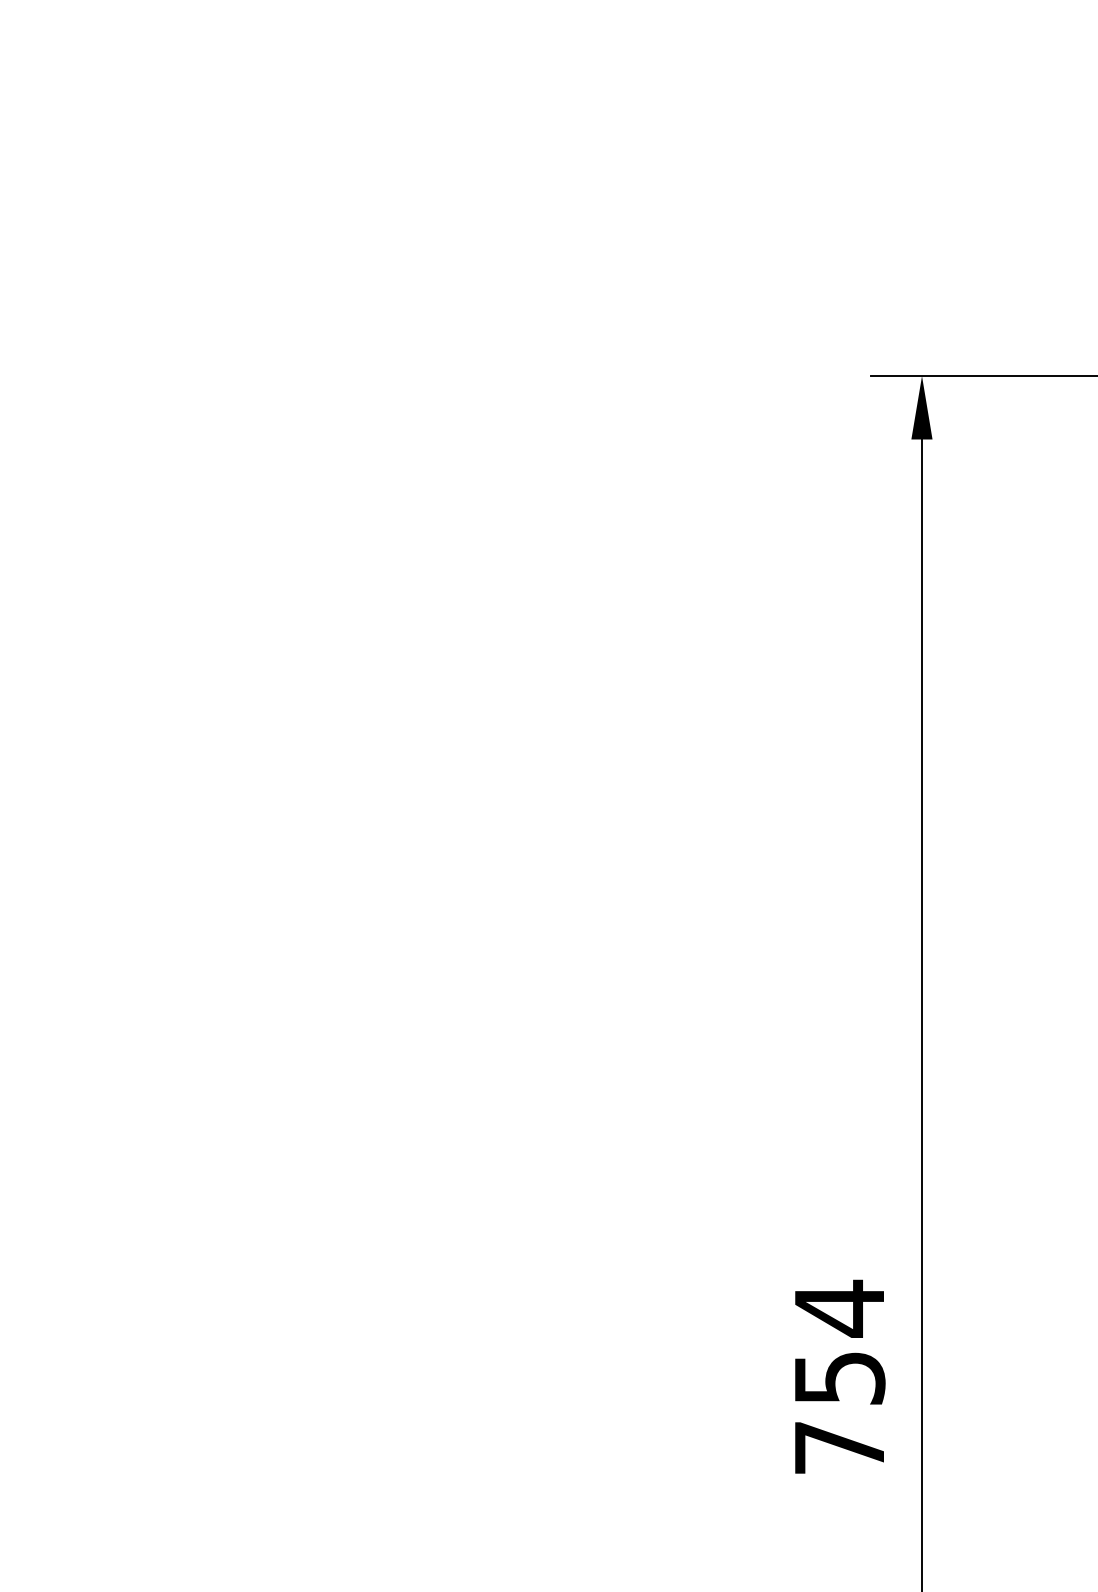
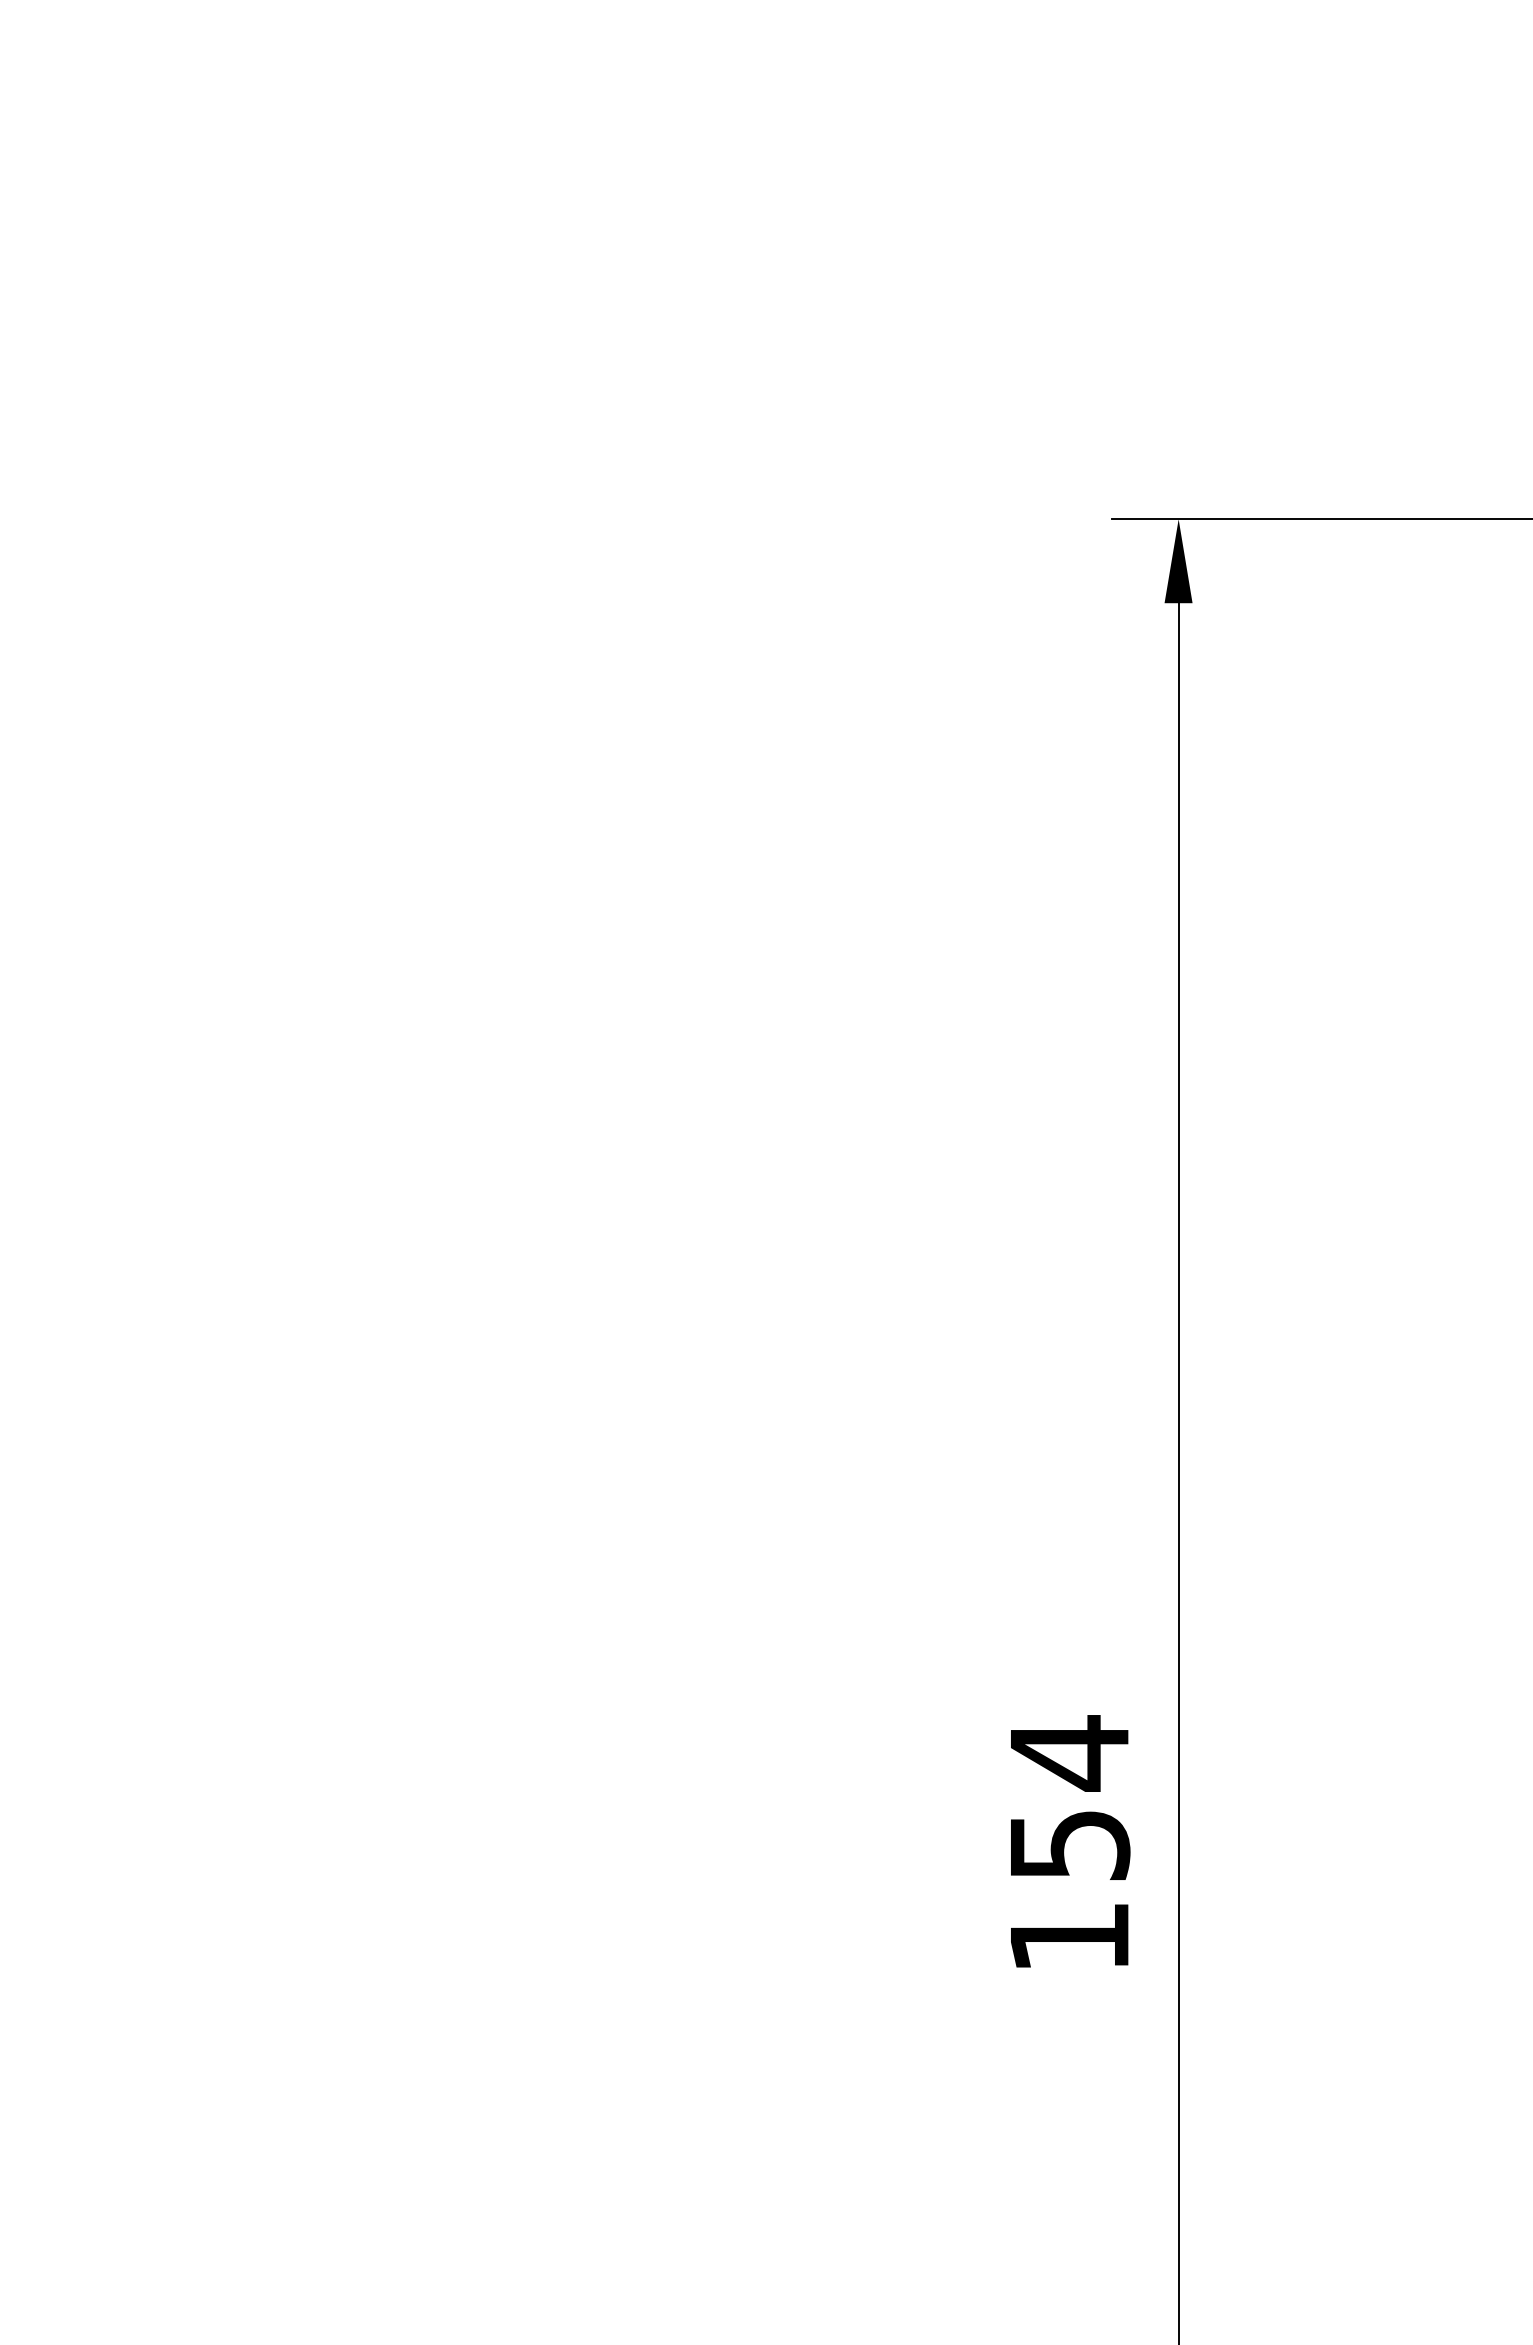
text: (839, 1447) -> (1069, 1937), 754 -> 154

